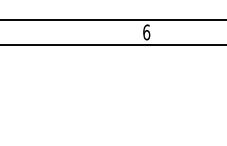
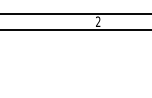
text: (147, 32) -> (98, 21), 6 -> 2

